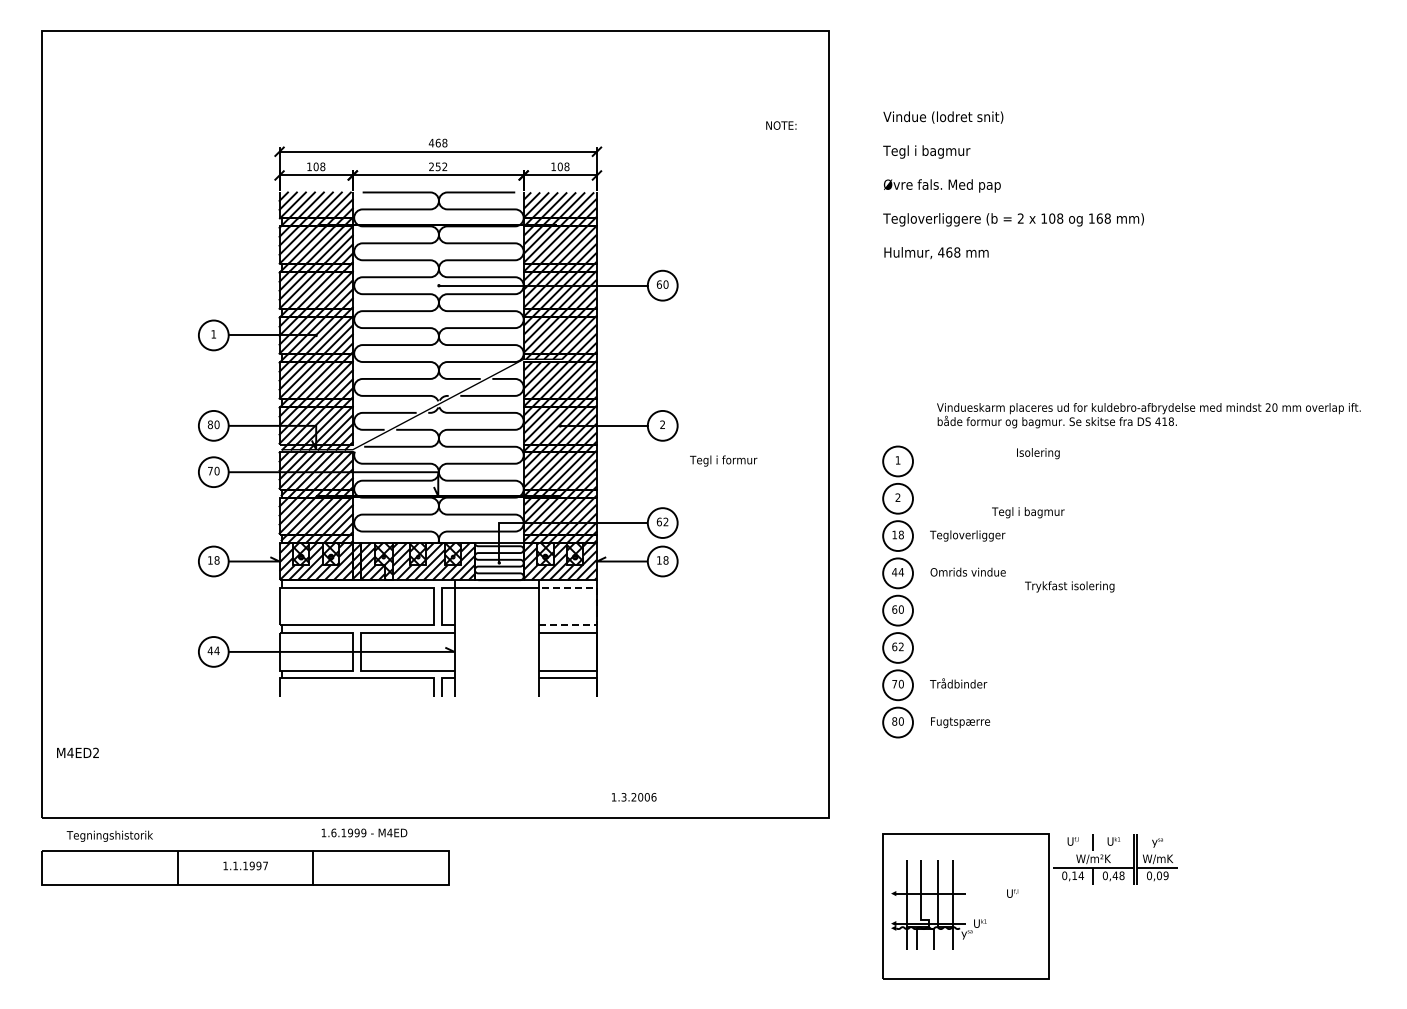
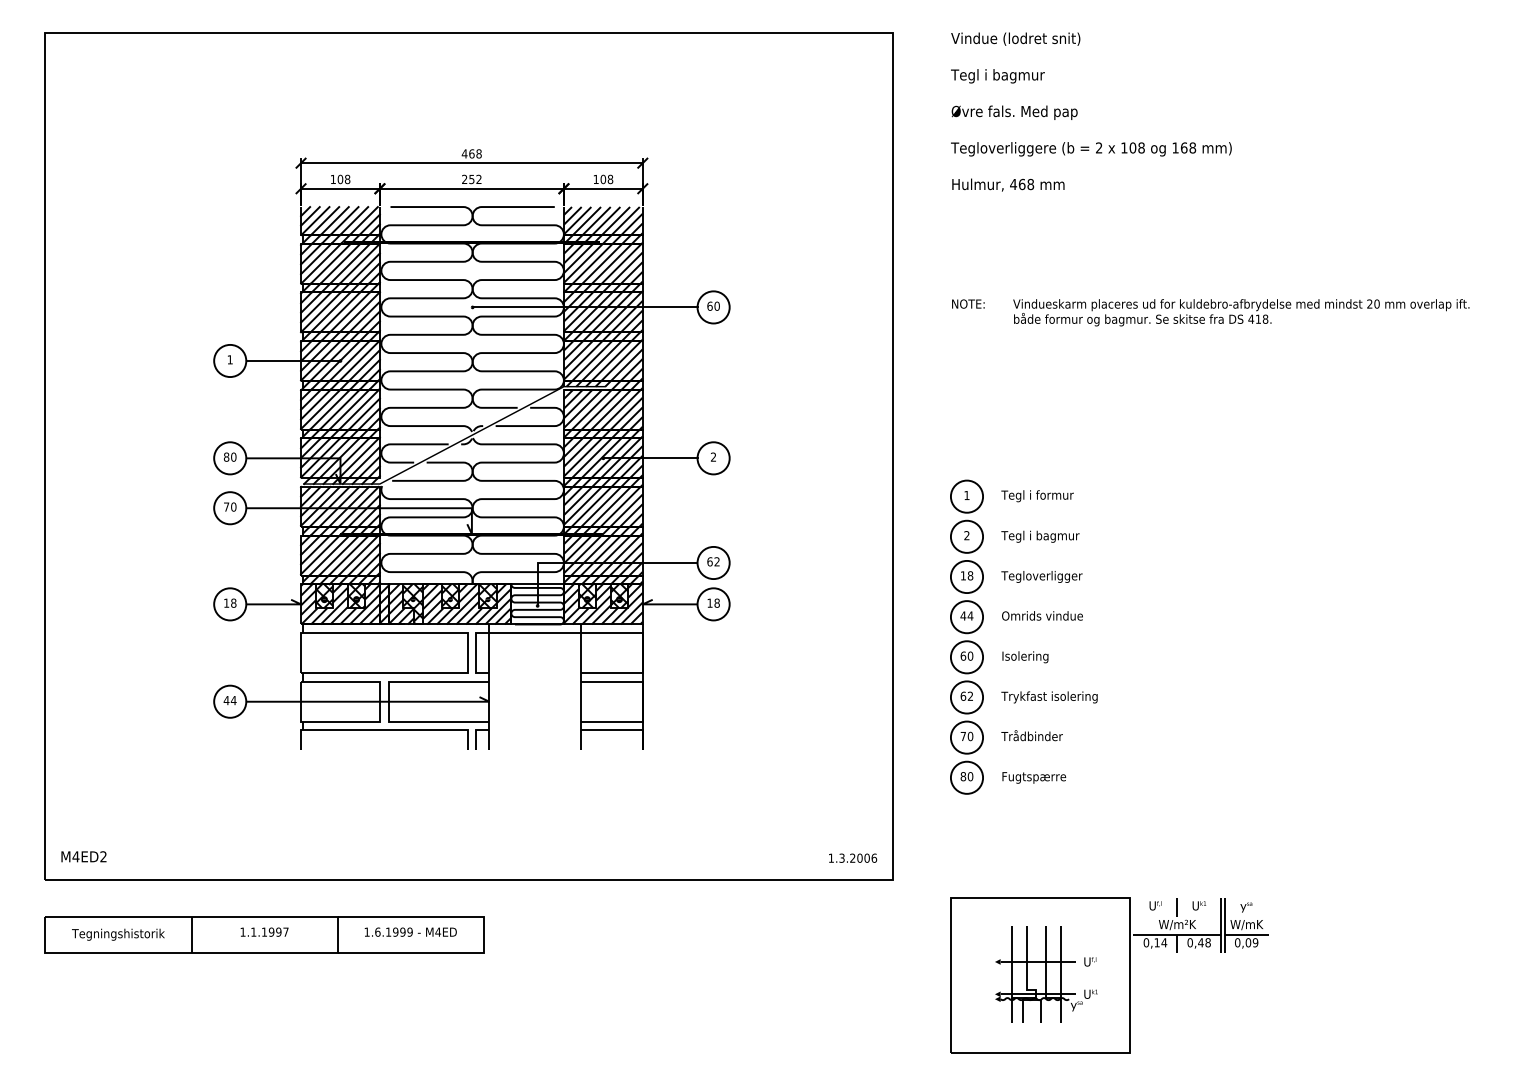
text: (781, 125) -> (968, 303), moved
text: (1013, 185) -> (1091, 112), moved
text: (1148, 415) -> (1240, 312), moved
text: (1038, 453) -> (1025, 657), moved
text: (723, 460) -> (1037, 495), moved
text: (1028, 512) -> (1040, 536), moved
text: (1069, 586) -> (1049, 696), moved
line: (596, 606) -> (642, 652), dashed -> solid
text: (77, 752) -> (83, 856), moved
text: (634, 797) -> (853, 858), moved
text: (364, 832) -> (410, 931), moved
text: (109, 835) -> (117, 933), moved
part: (938, 904) -> (1046, 973), moved

